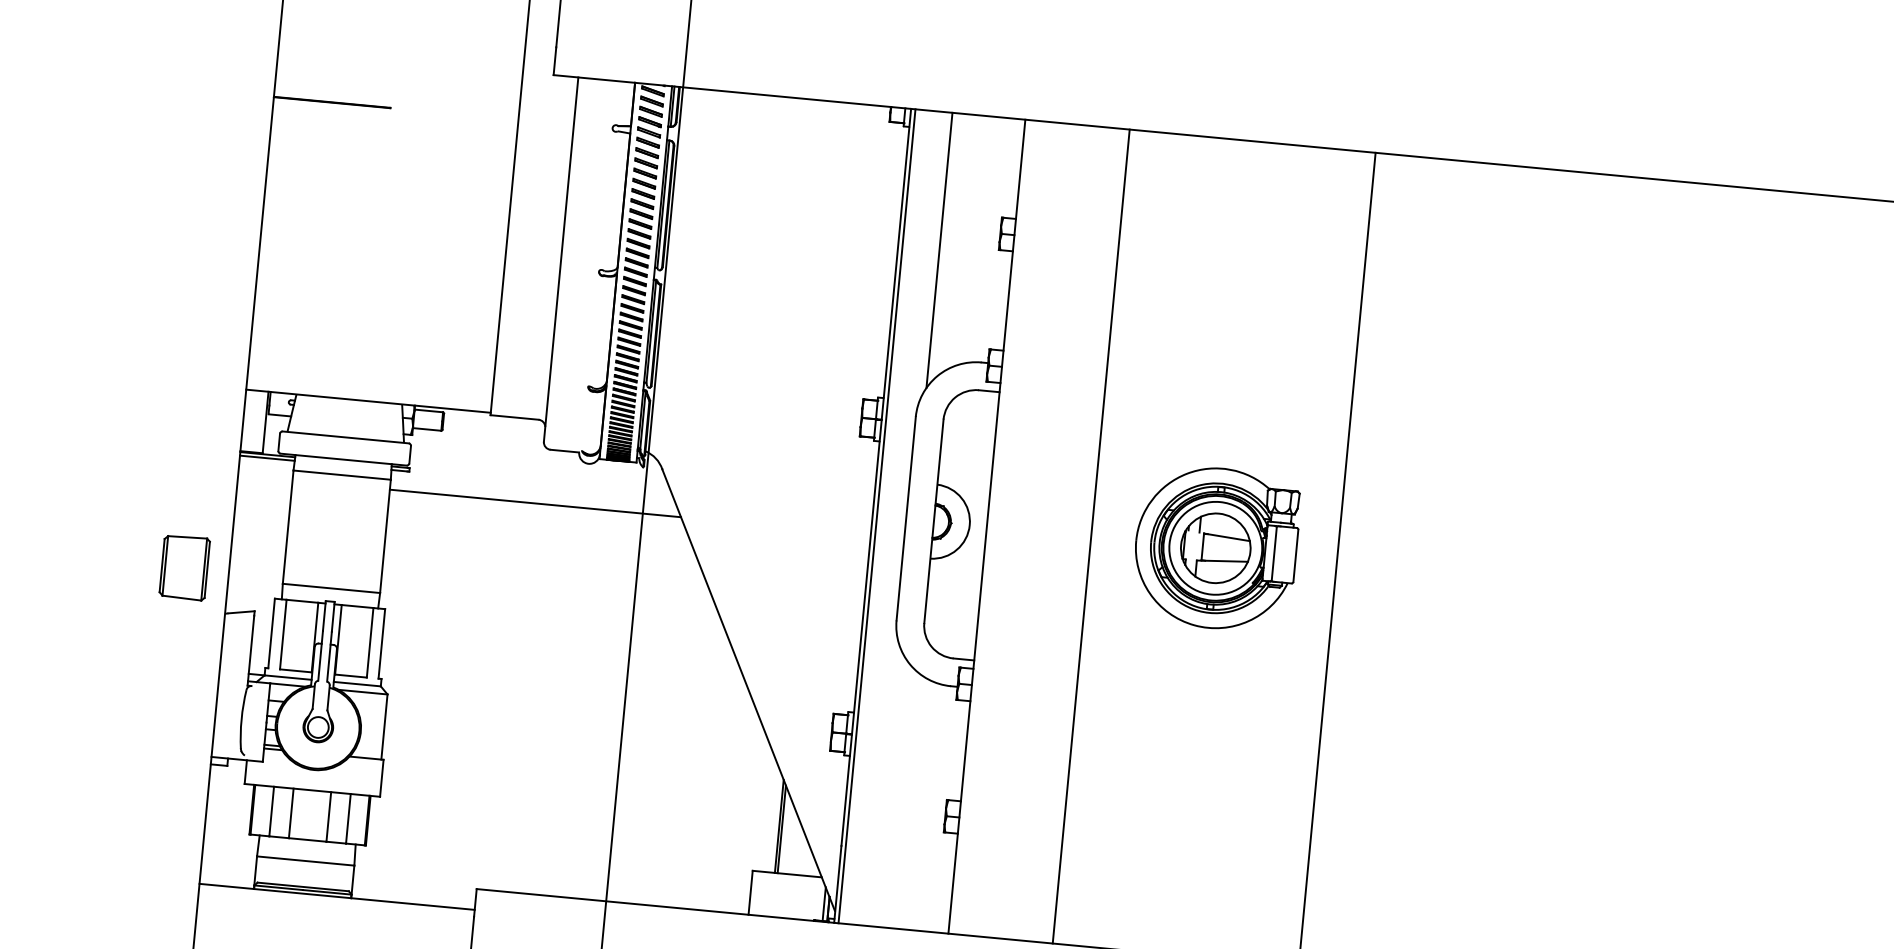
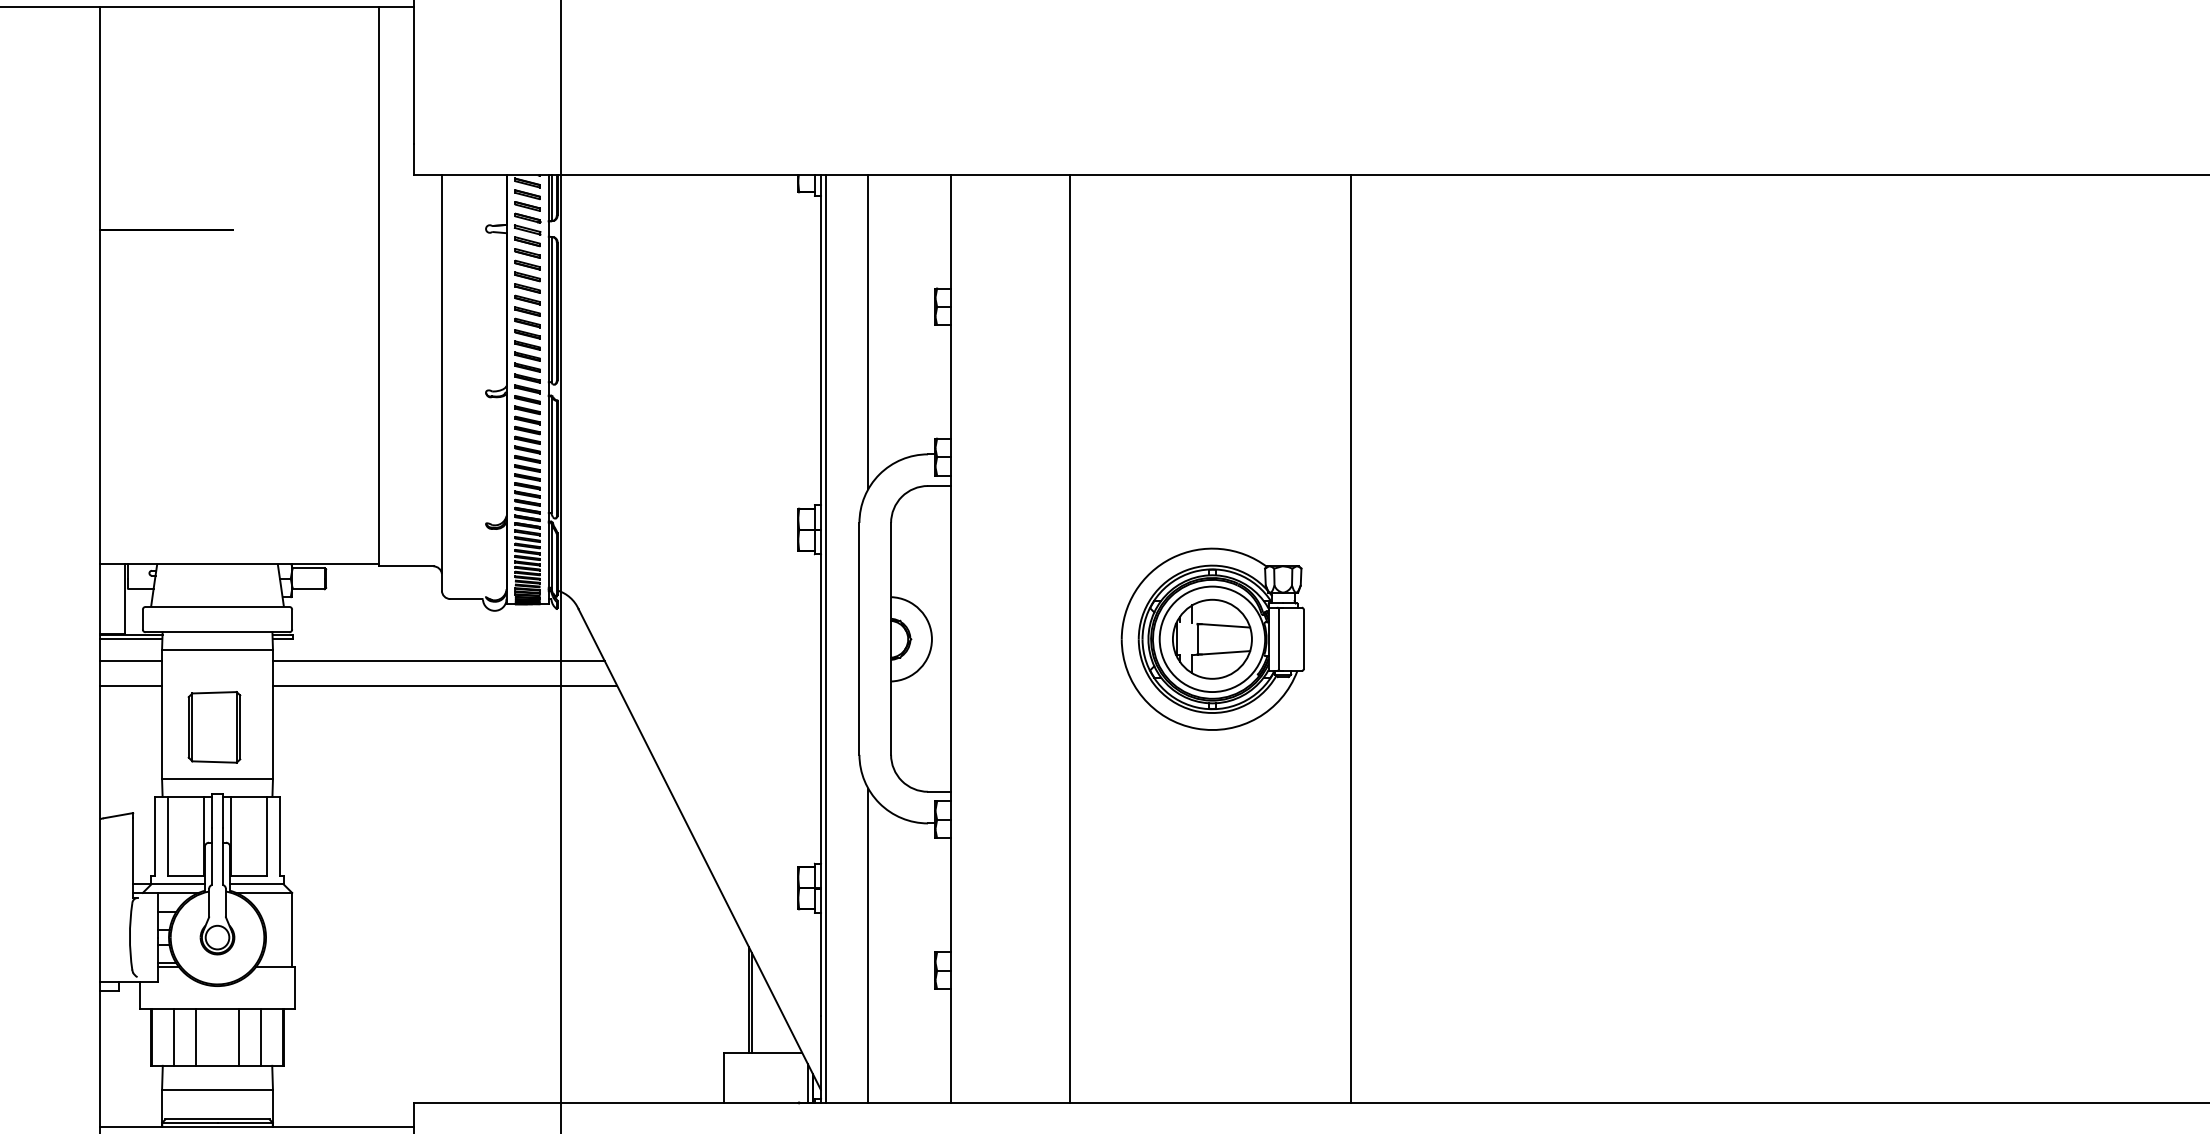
line: (265, 478) -> (131, 661), added
line: (263, 499) -> (131, 685), added
line: (538, 525) -> (444, 685), added
part: (184, 567) -> (214, 727), moved
line: (888, 788) -> (868, 945), added

